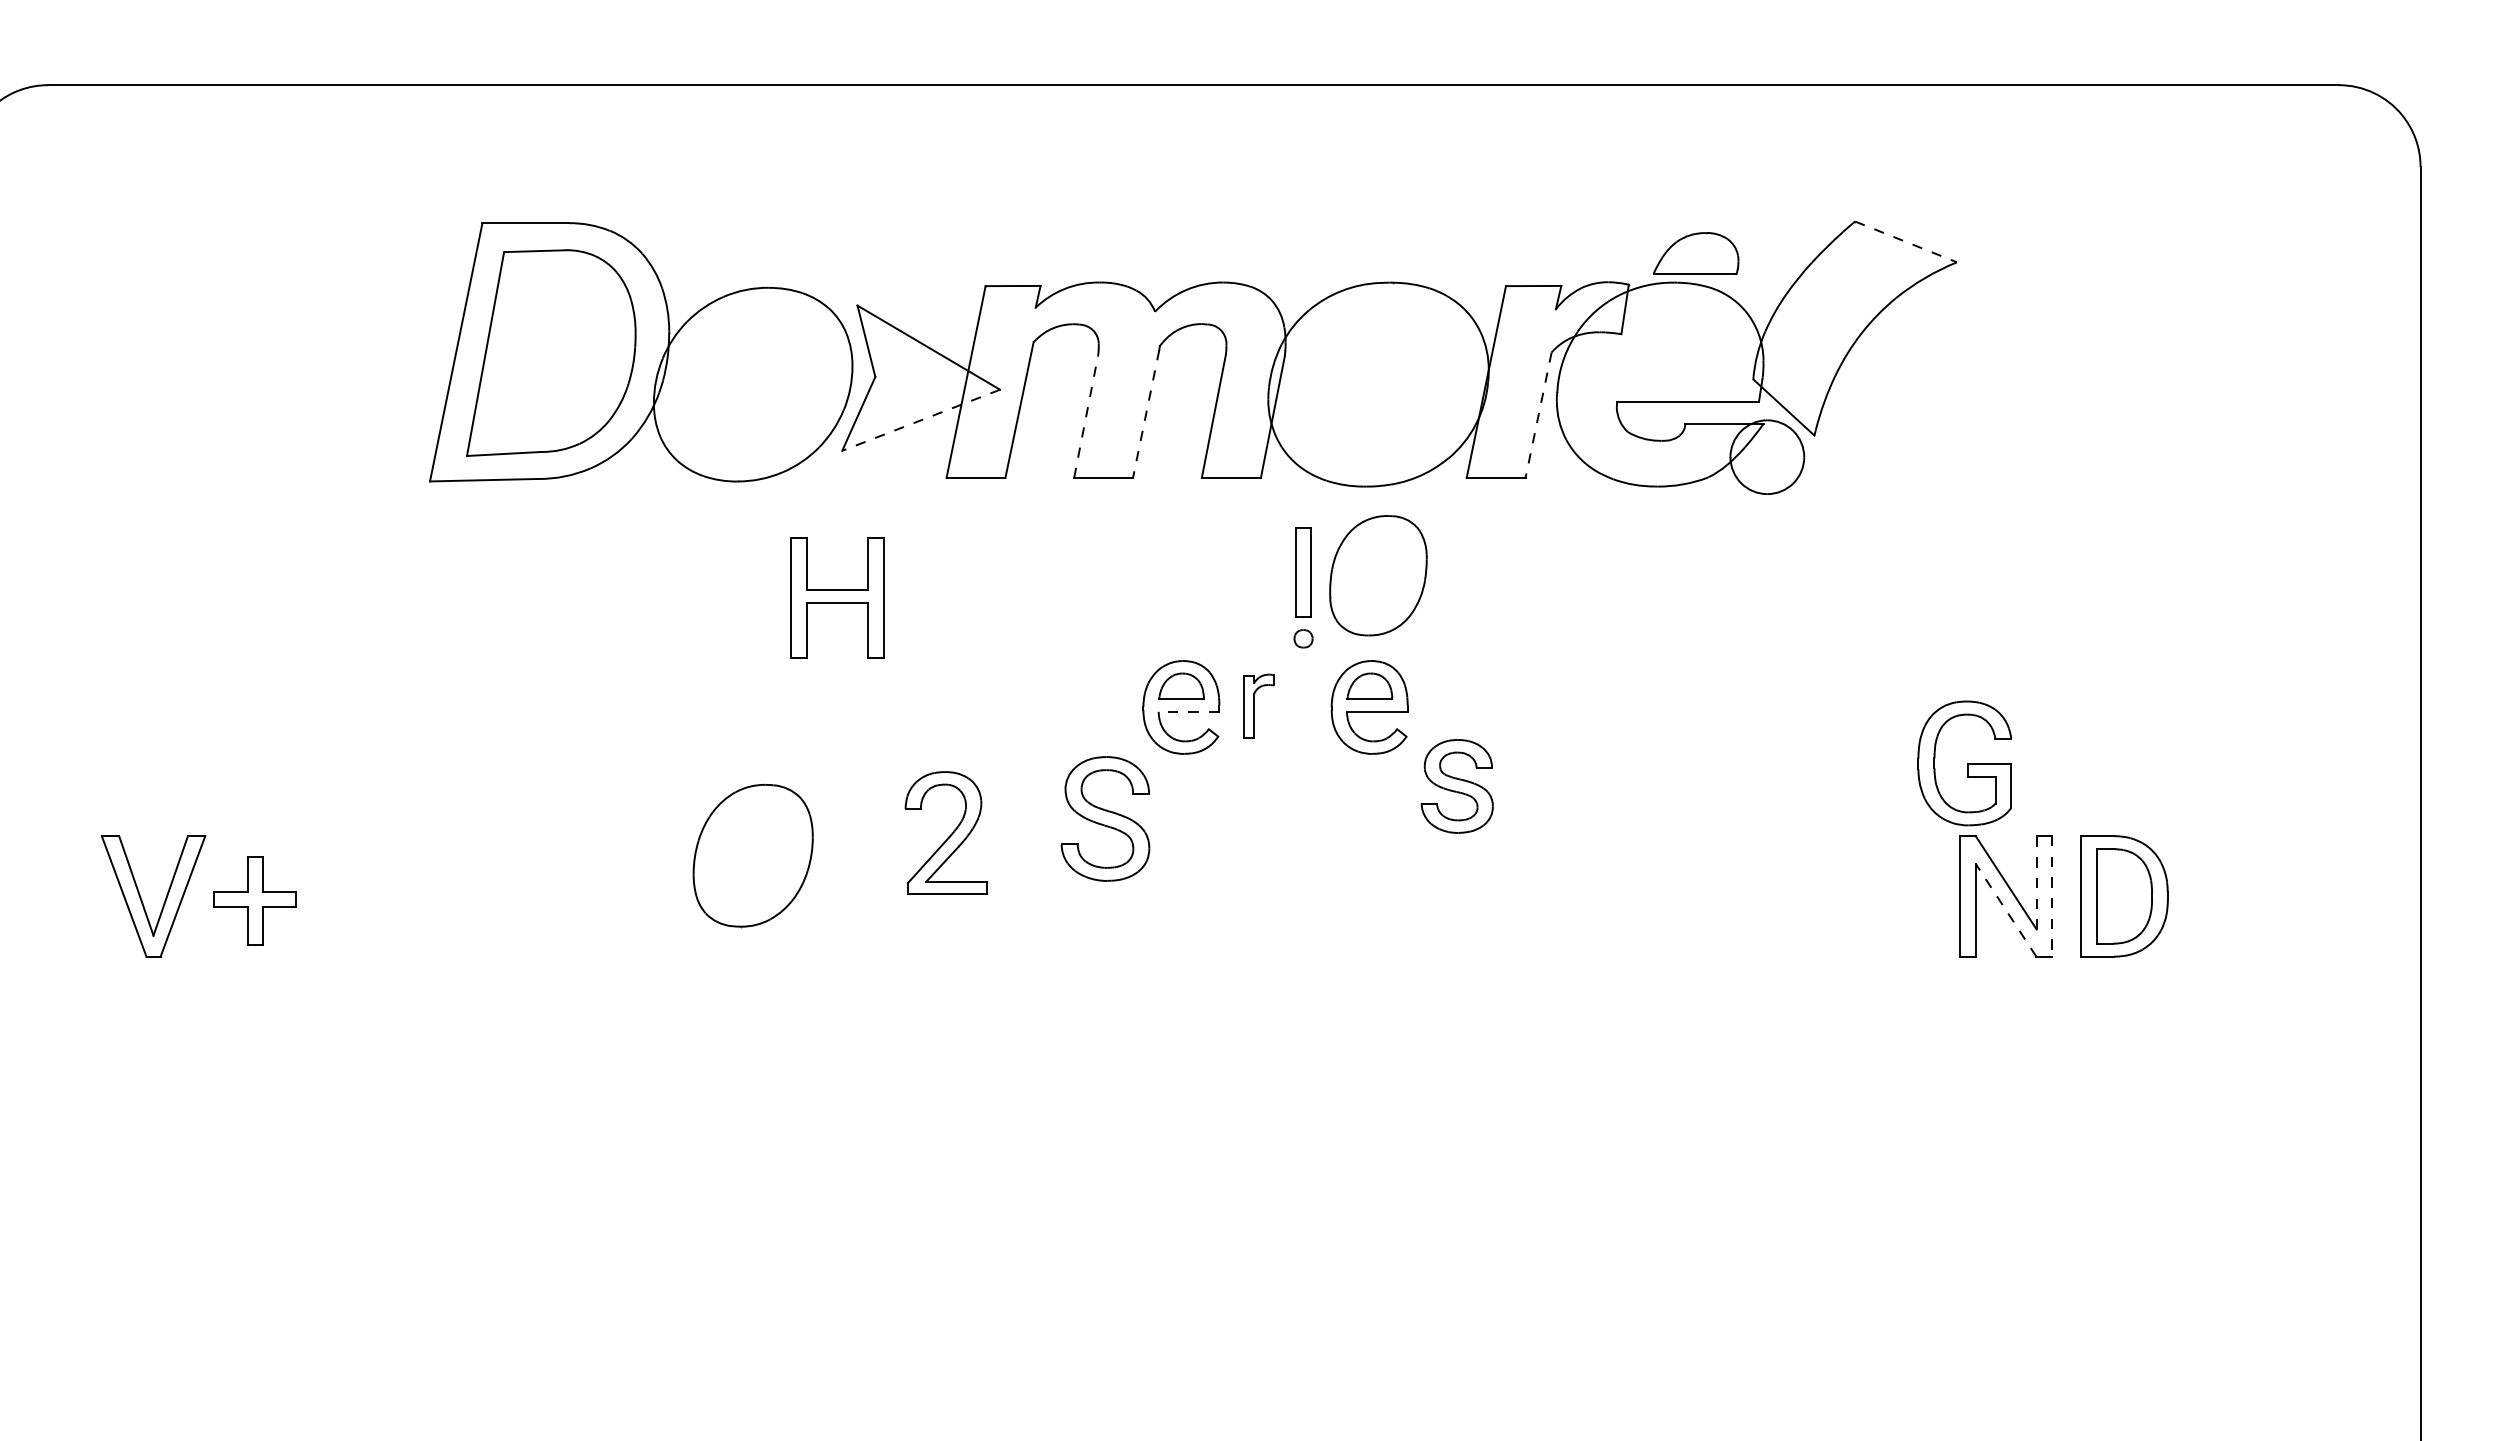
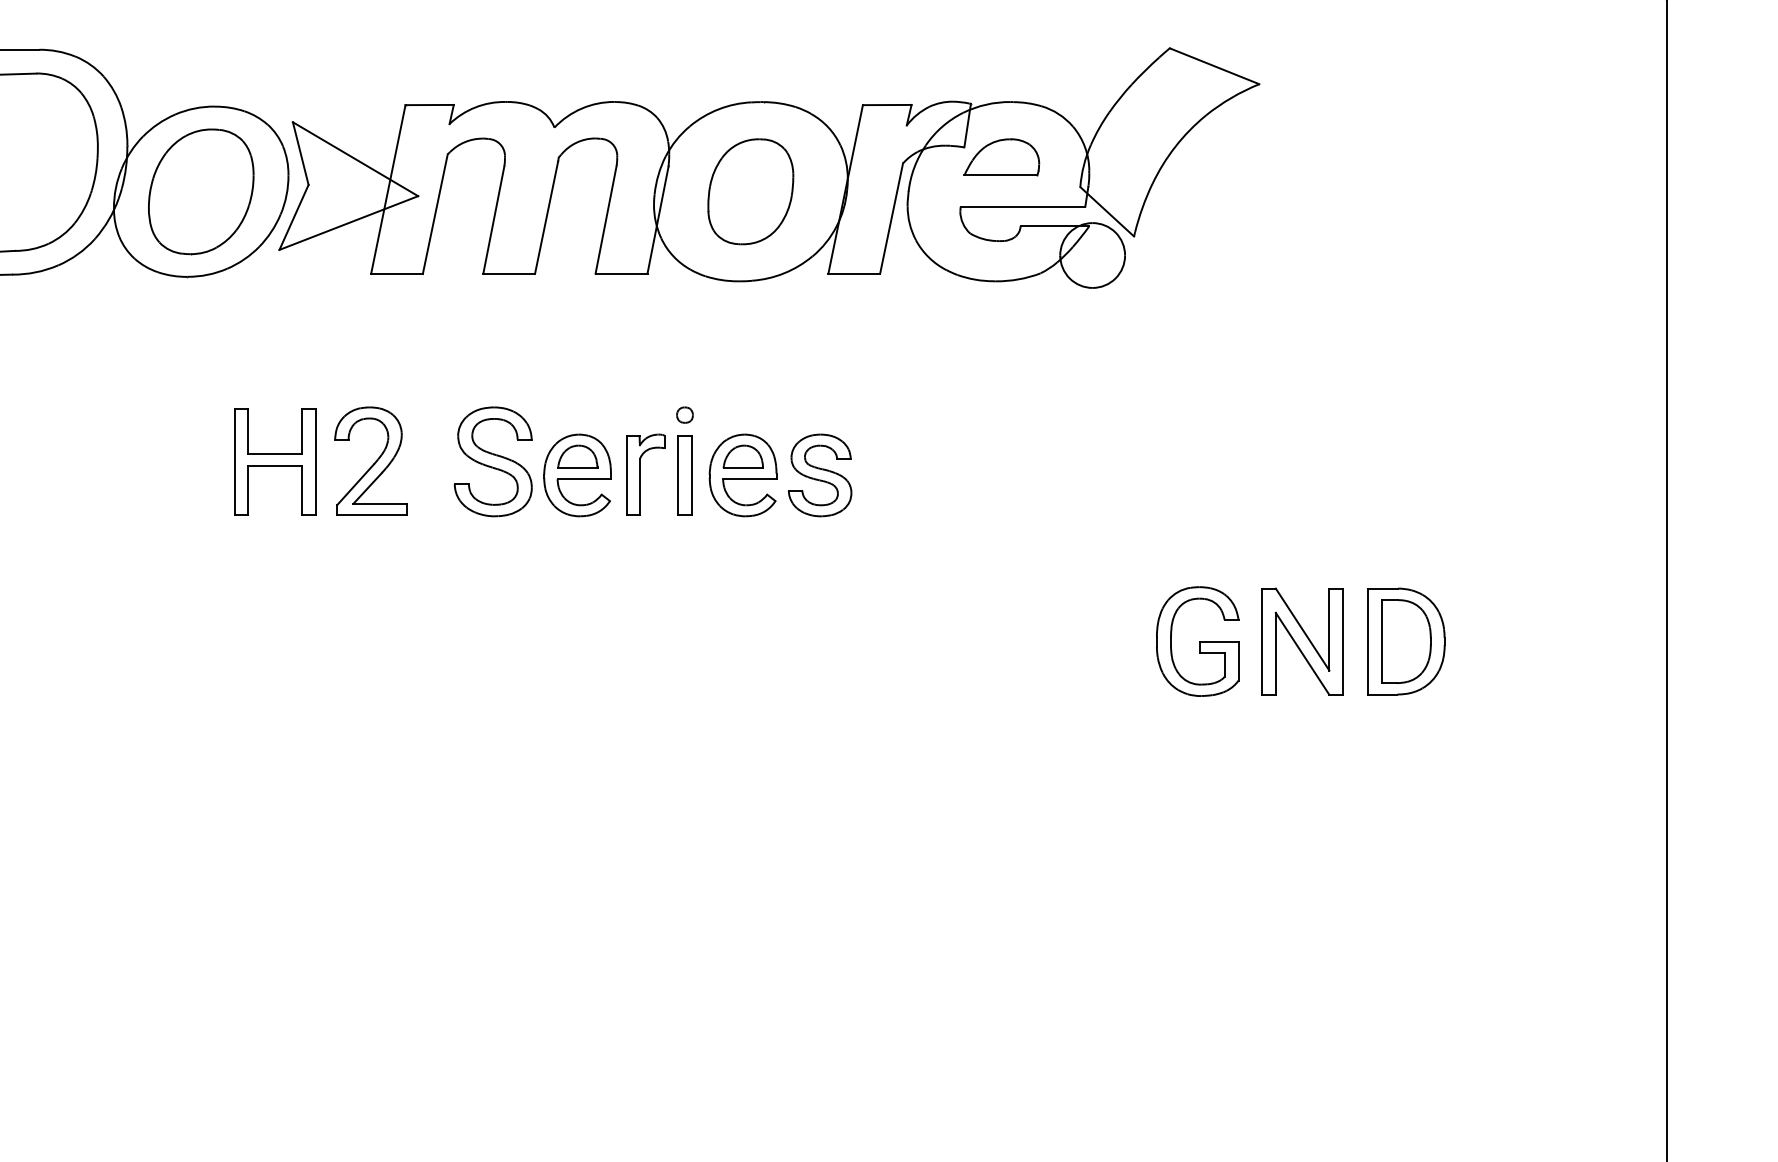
line: (1906, 241) -> (1214, 65), dashed -> solid
part: (1695, 253) -> (1001, 157), moved
line: (1146, 414) -> (546, 217), dashed -> solid
line: (1538, 415) -> (891, 218), dashed -> solid
line: (1086, 416) -> (494, 219), dashed -> solid
line: (921, 420) -> (349, 223), dashed -> solid
part: (1303, 572) -> (684, 475), moved
part: (1378, 575) -> (750, 191), moved
part: (837, 597) -> (275, 461), moved
part: (1258, 706) -> (645, 474), size x1.43
line: (1188, 711) -> (583, 479), dashed -> solid
part: (1964, 763) -> (1197, 641), moved
part: (1456, 786) -> (819, 475), moved
part: (1105, 818) -> (493, 461), moved
part: (945, 832) -> (370, 460), moved
part: (752, 856) -> (200, 192), moved
line: (2036, 882) -> (1329, 629), dashed -> solid
line: (2052, 896) -> (1343, 641), dashed -> solid
line: (2006, 910) -> (1302, 653), dashed -> solid

